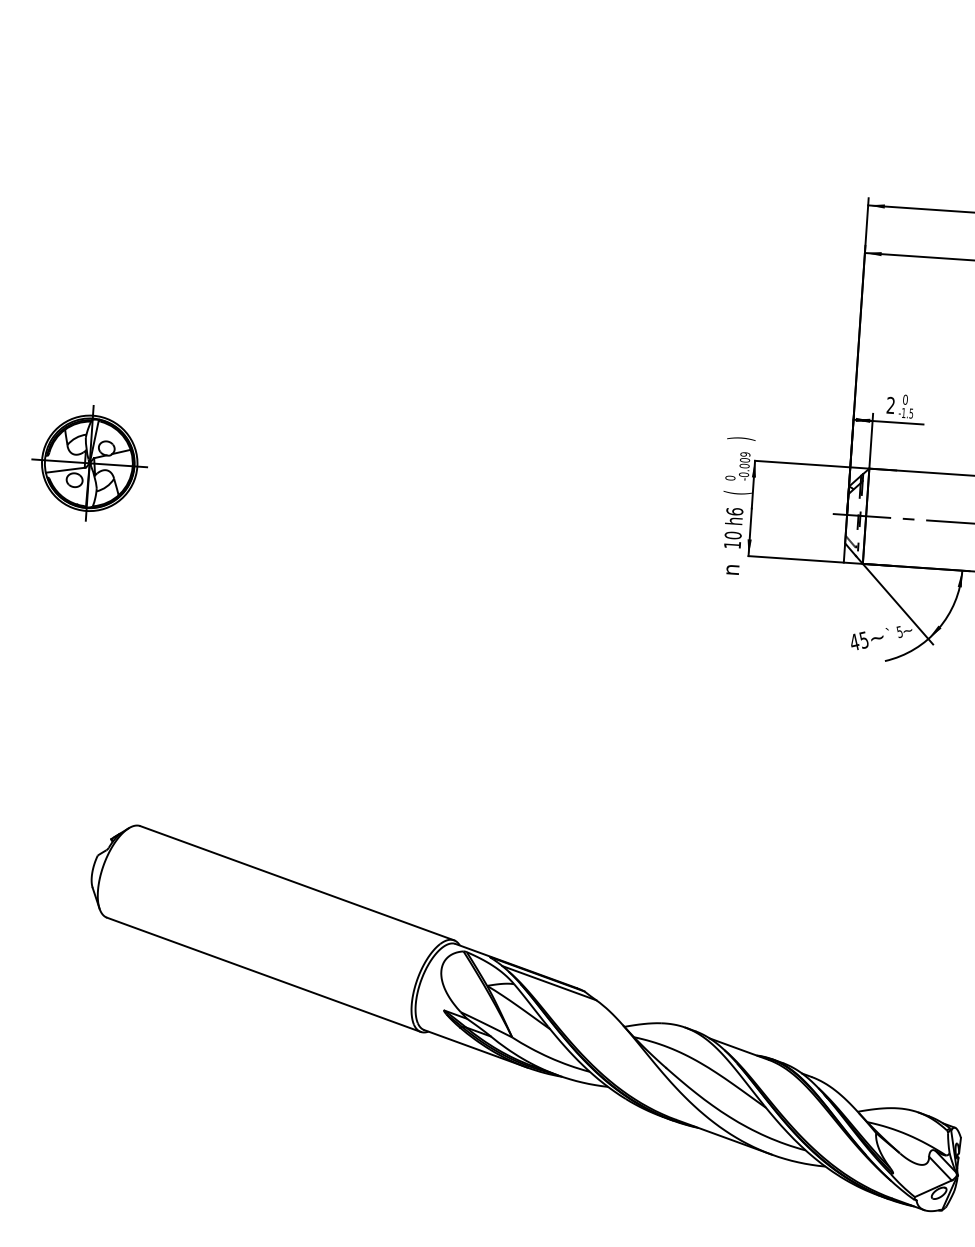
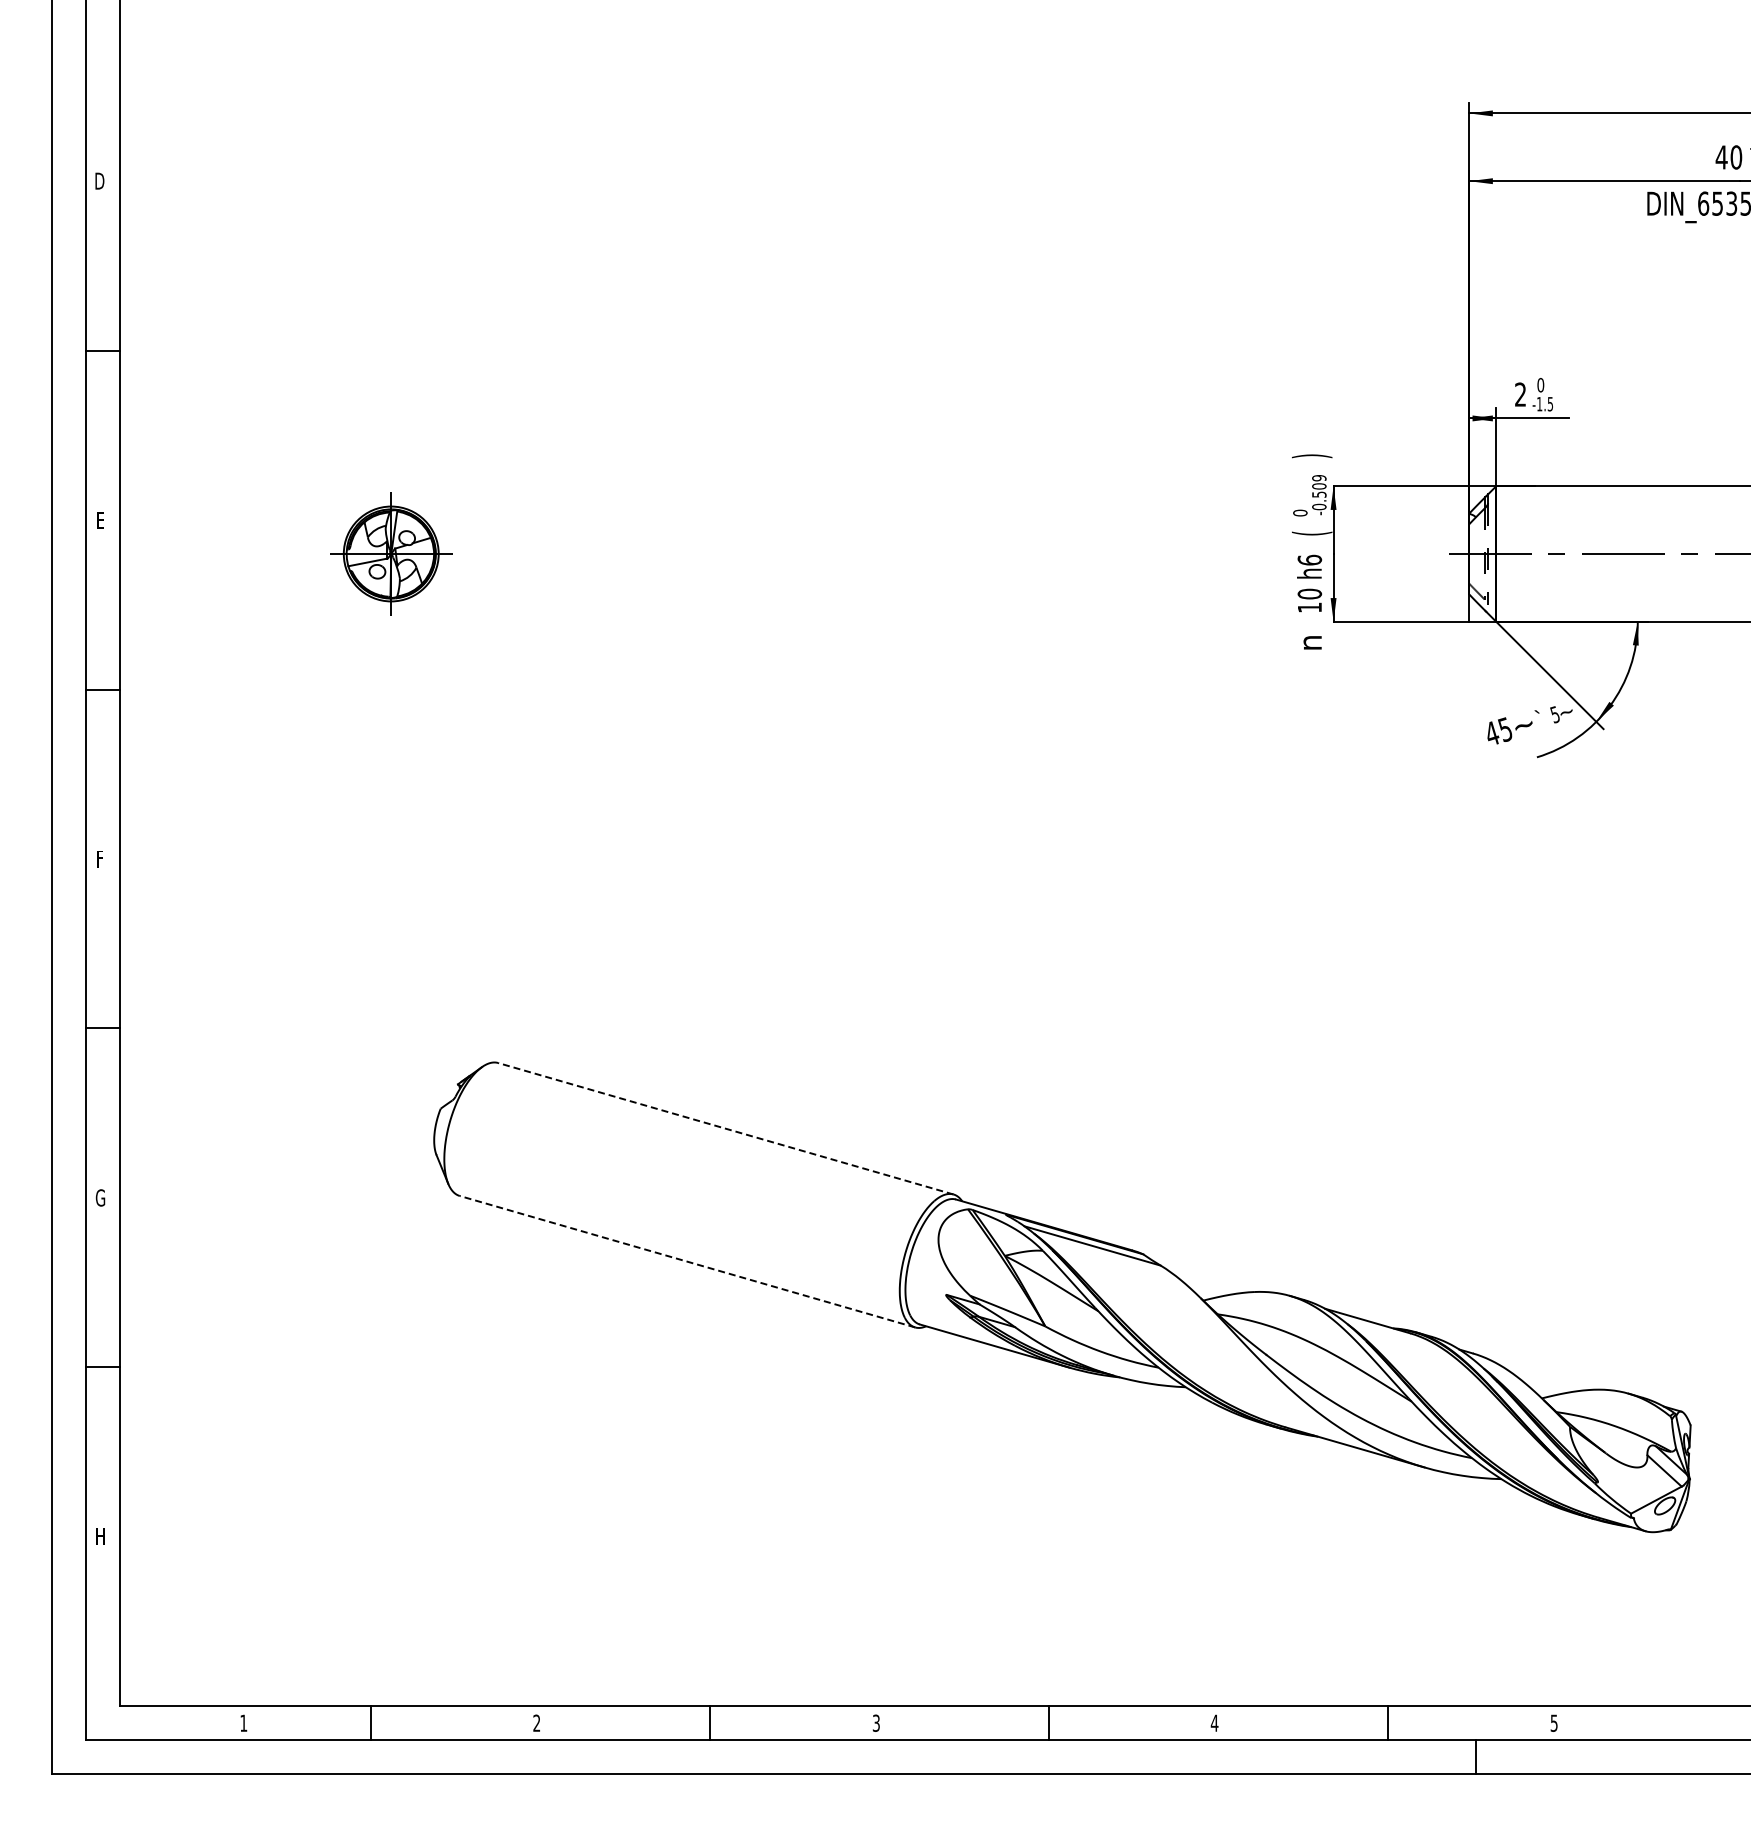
part: (89, 462) -> (390, 553), size x0.7
text: (744, 465) -> (1319, 494), -0.009 -> -0.509
line: (297, 883) -> (725, 1128), solid -> dashed
line: (263, 974) -> (686, 1261), solid -> dashed

